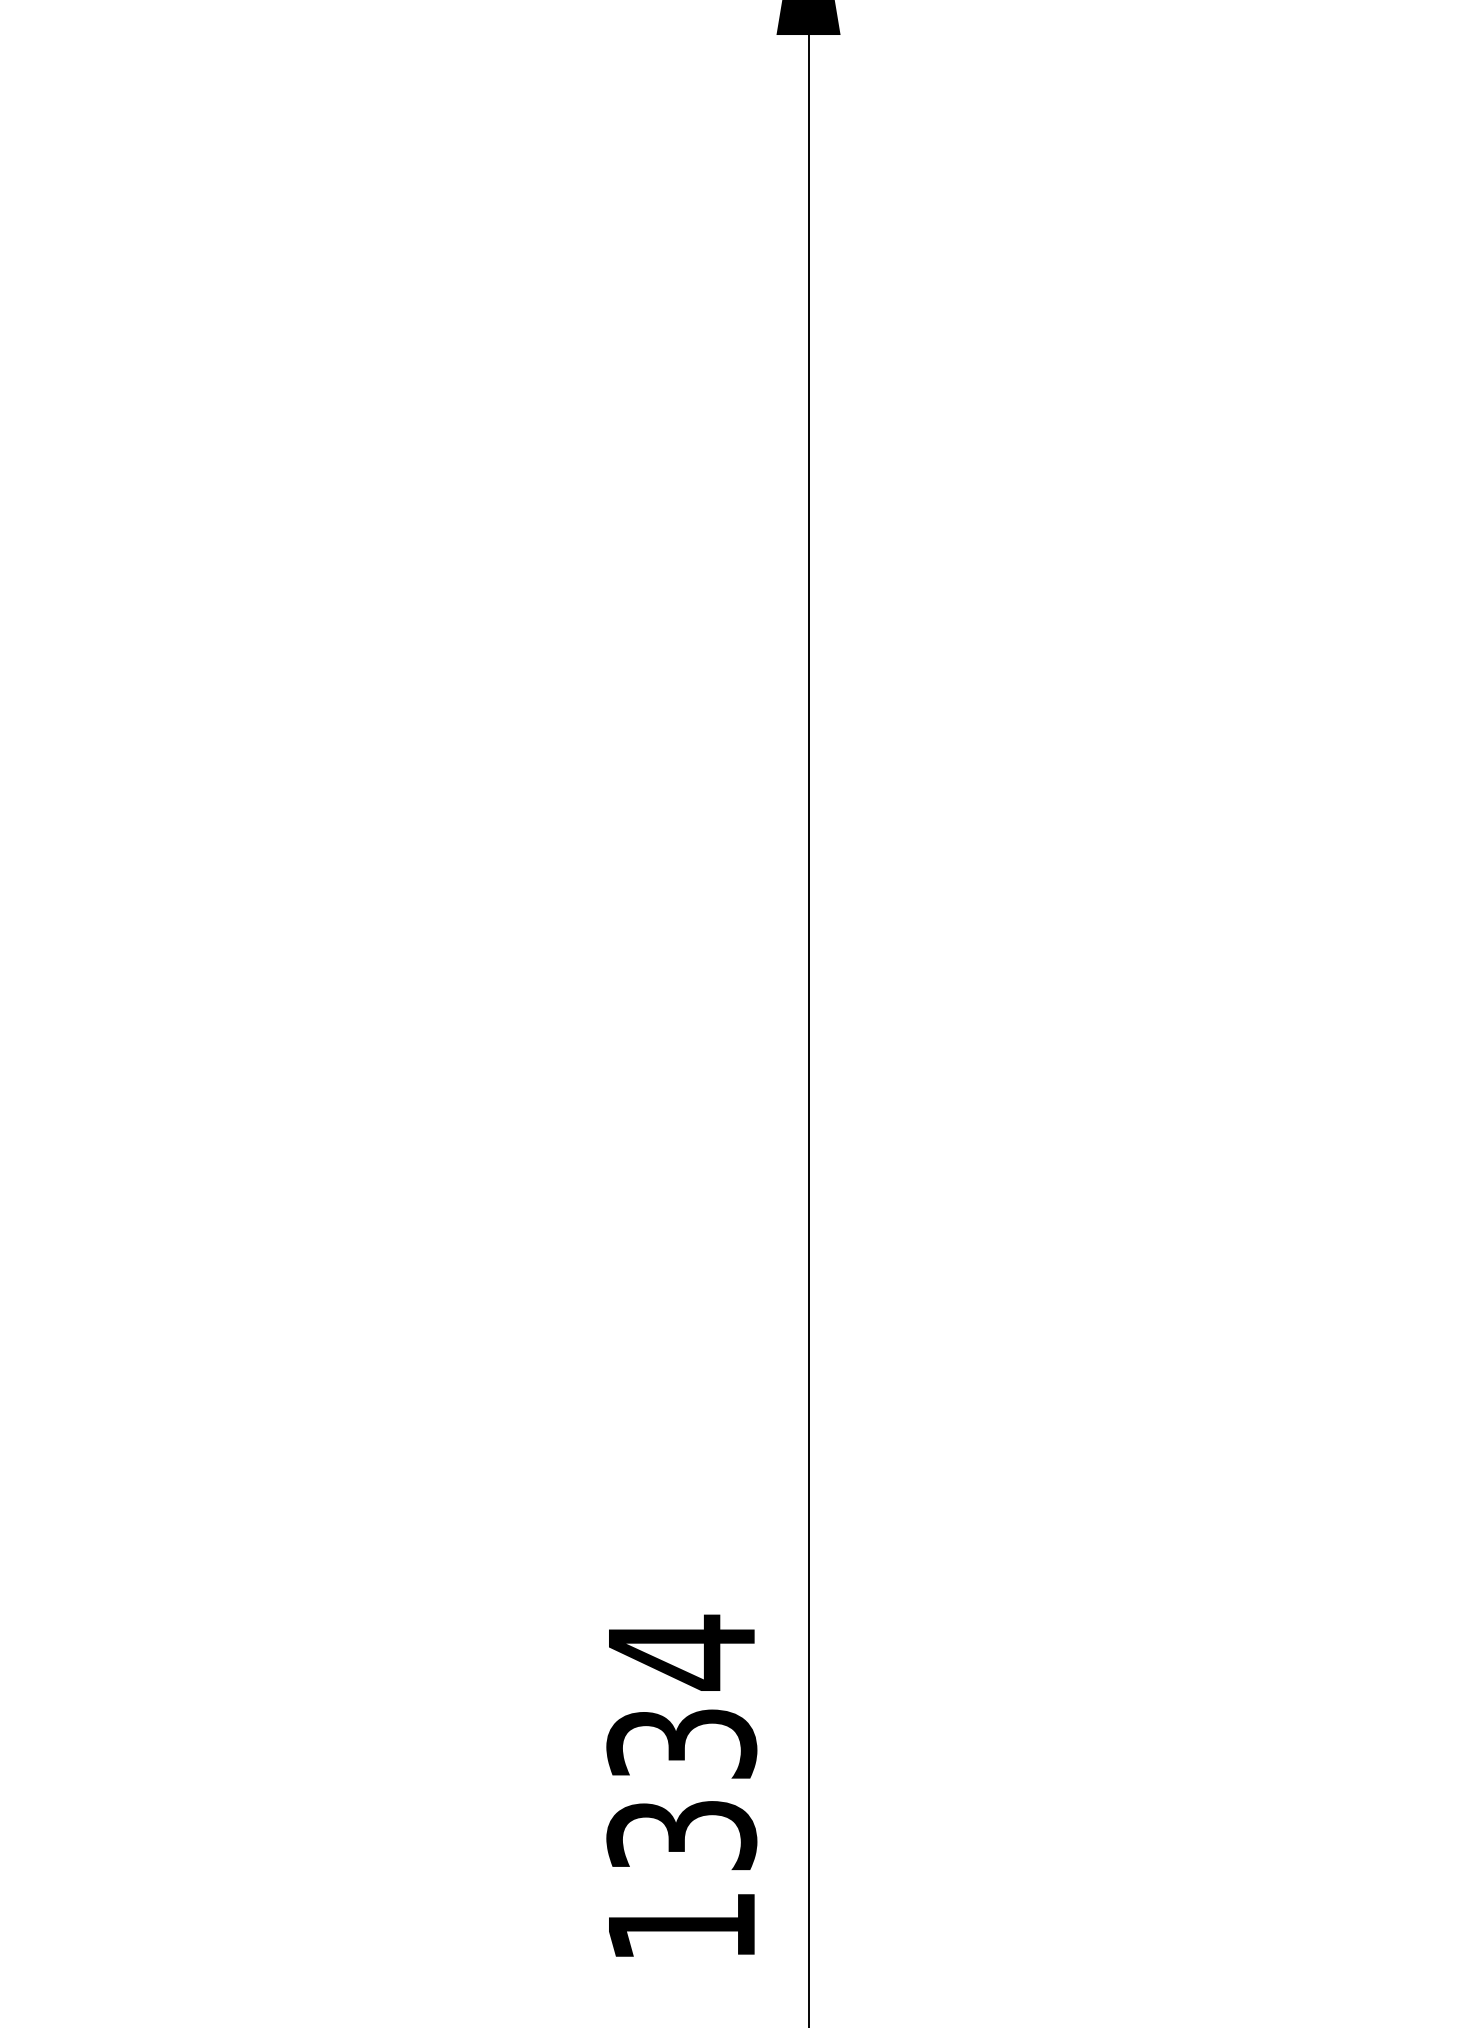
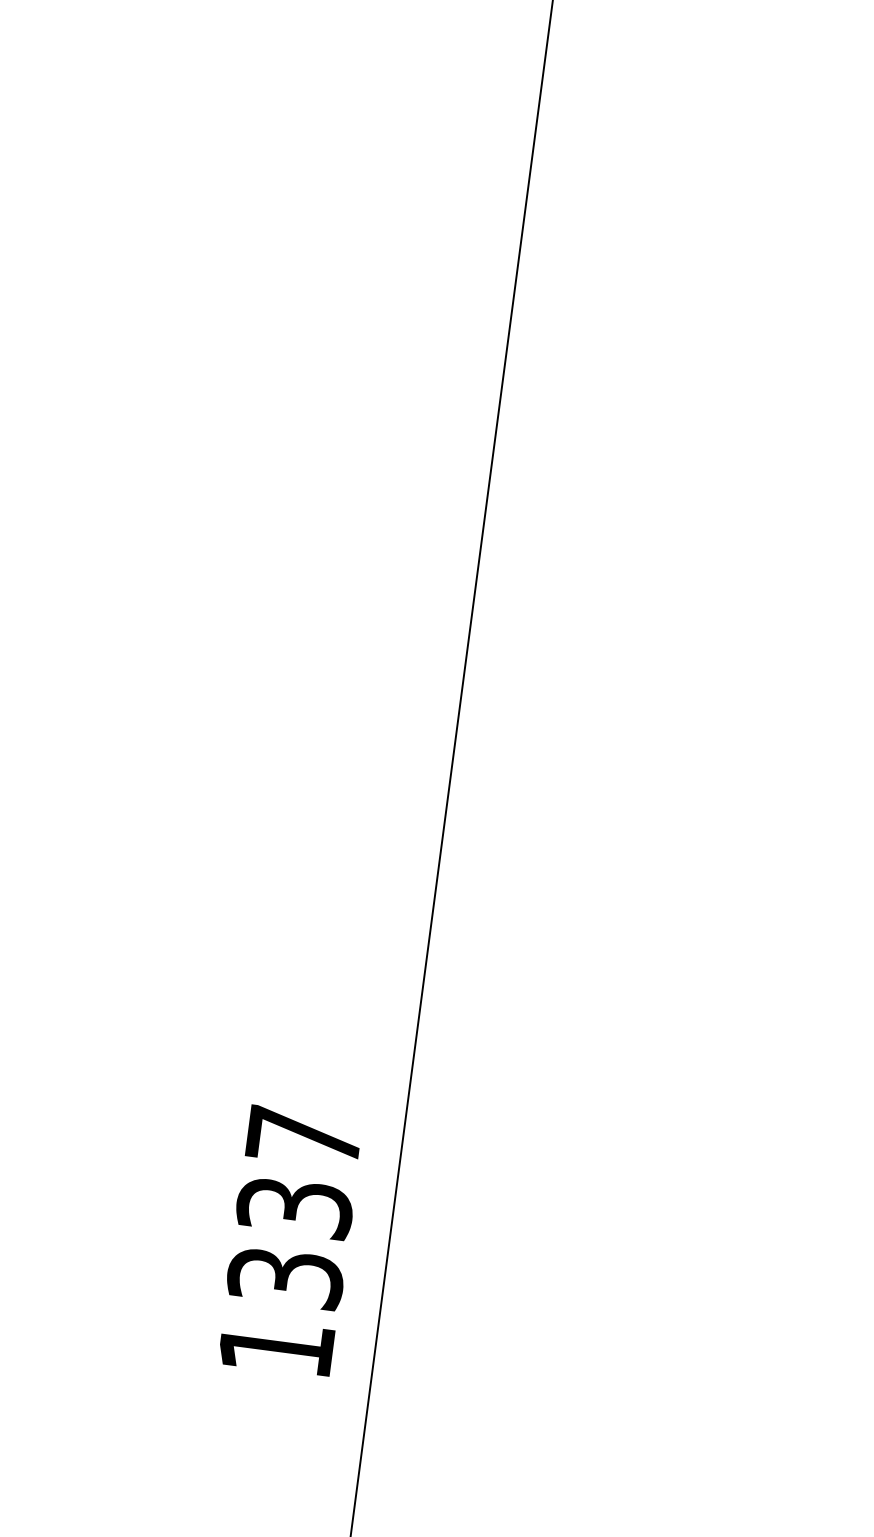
text: (681, 1652) -> (303, 1137), 1334 -> 1337

